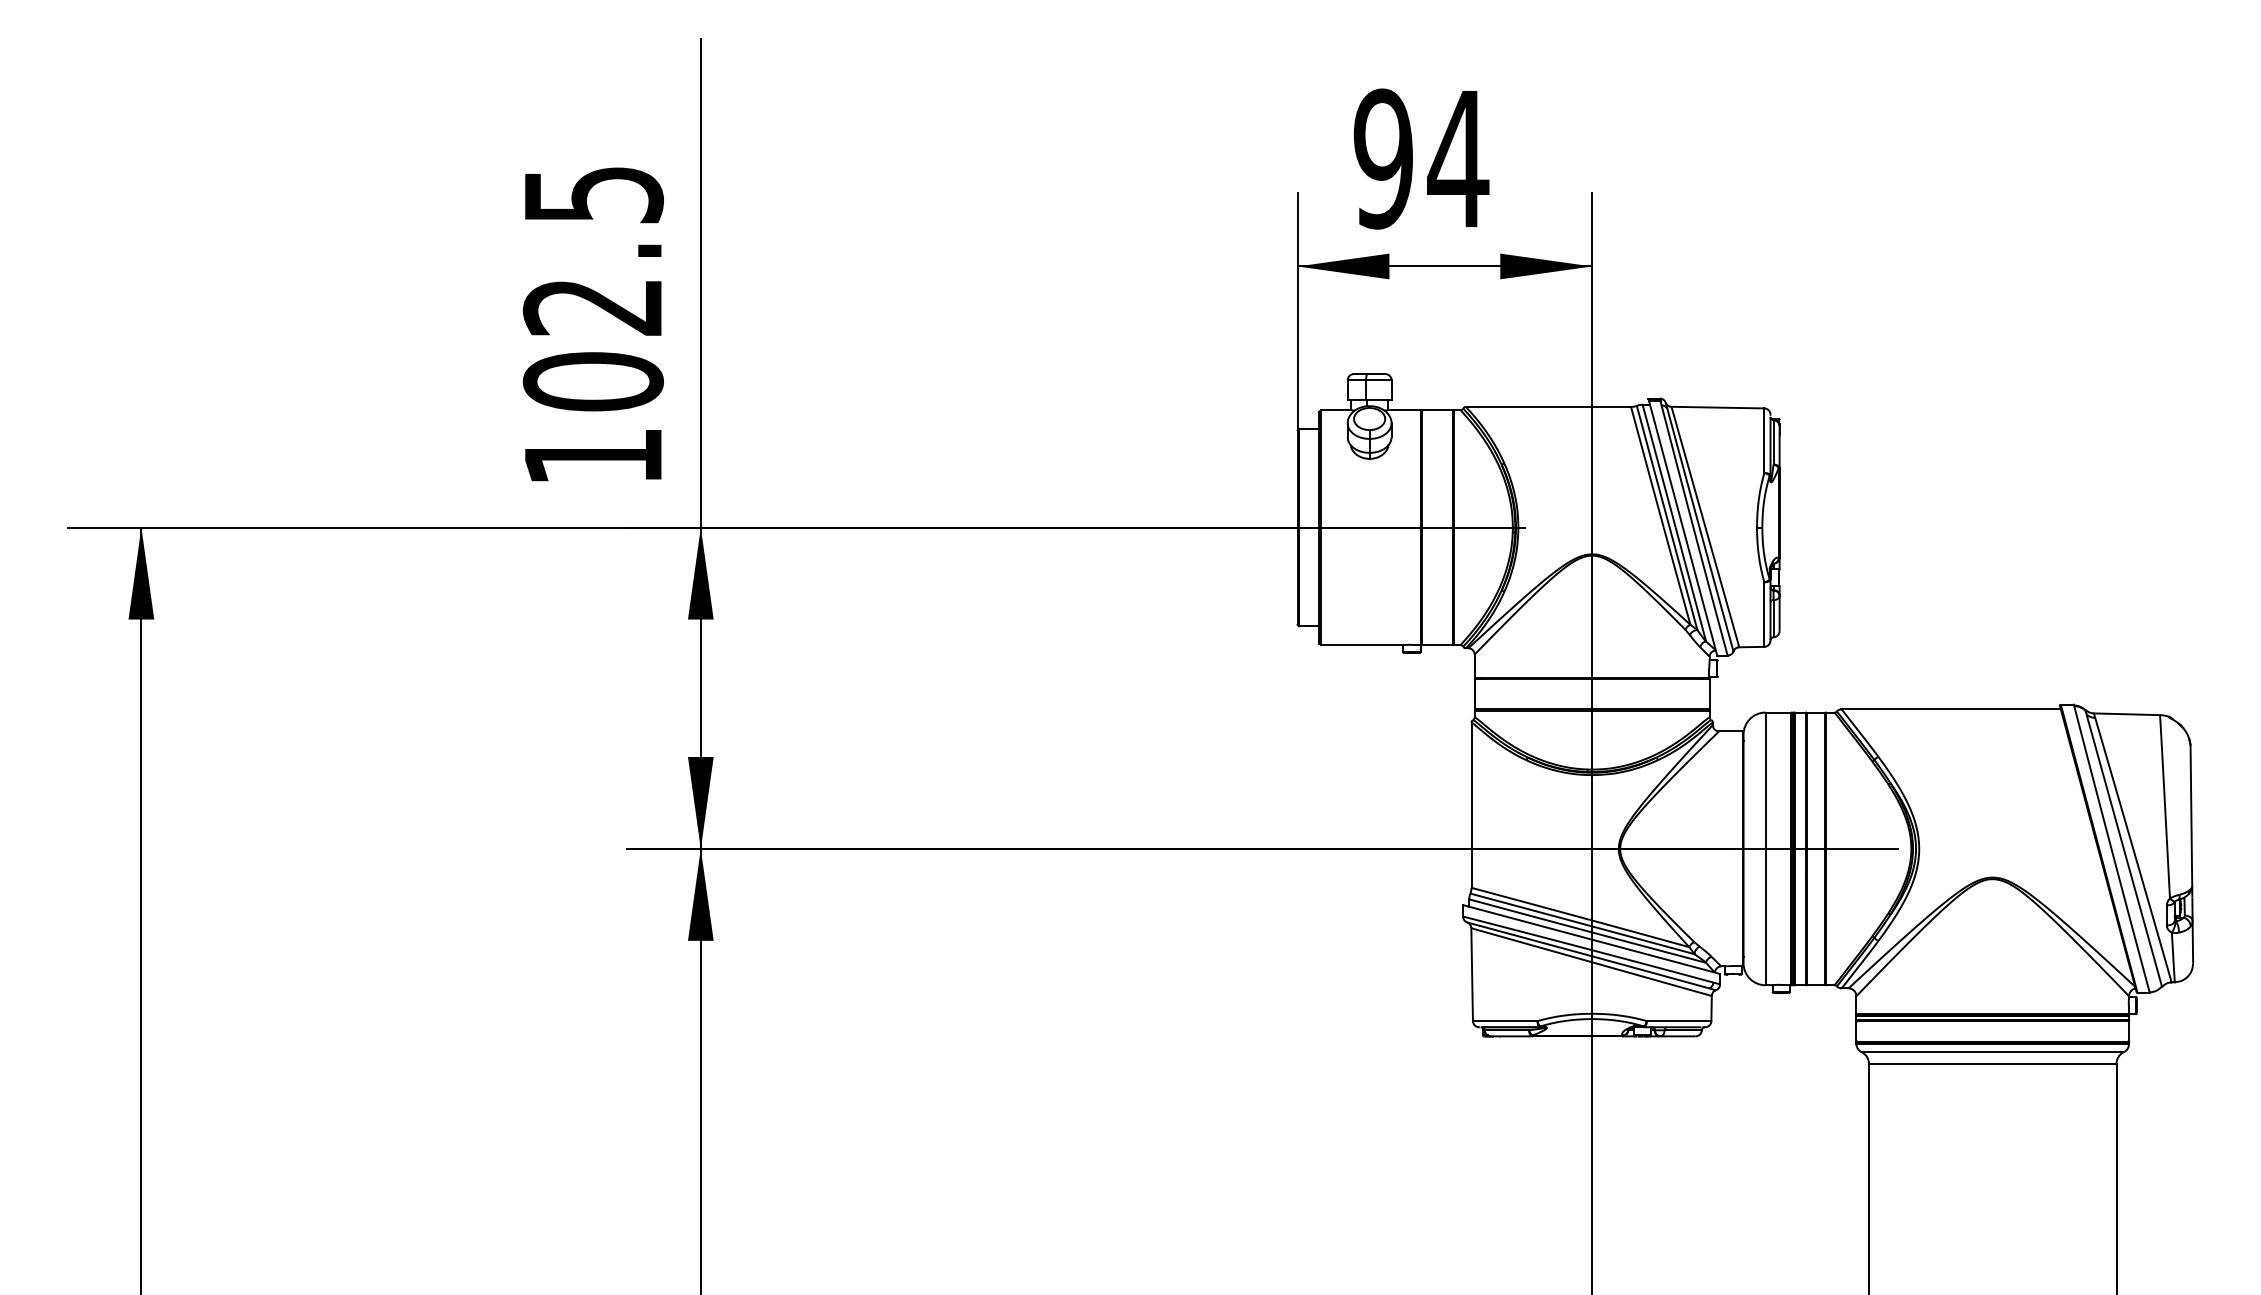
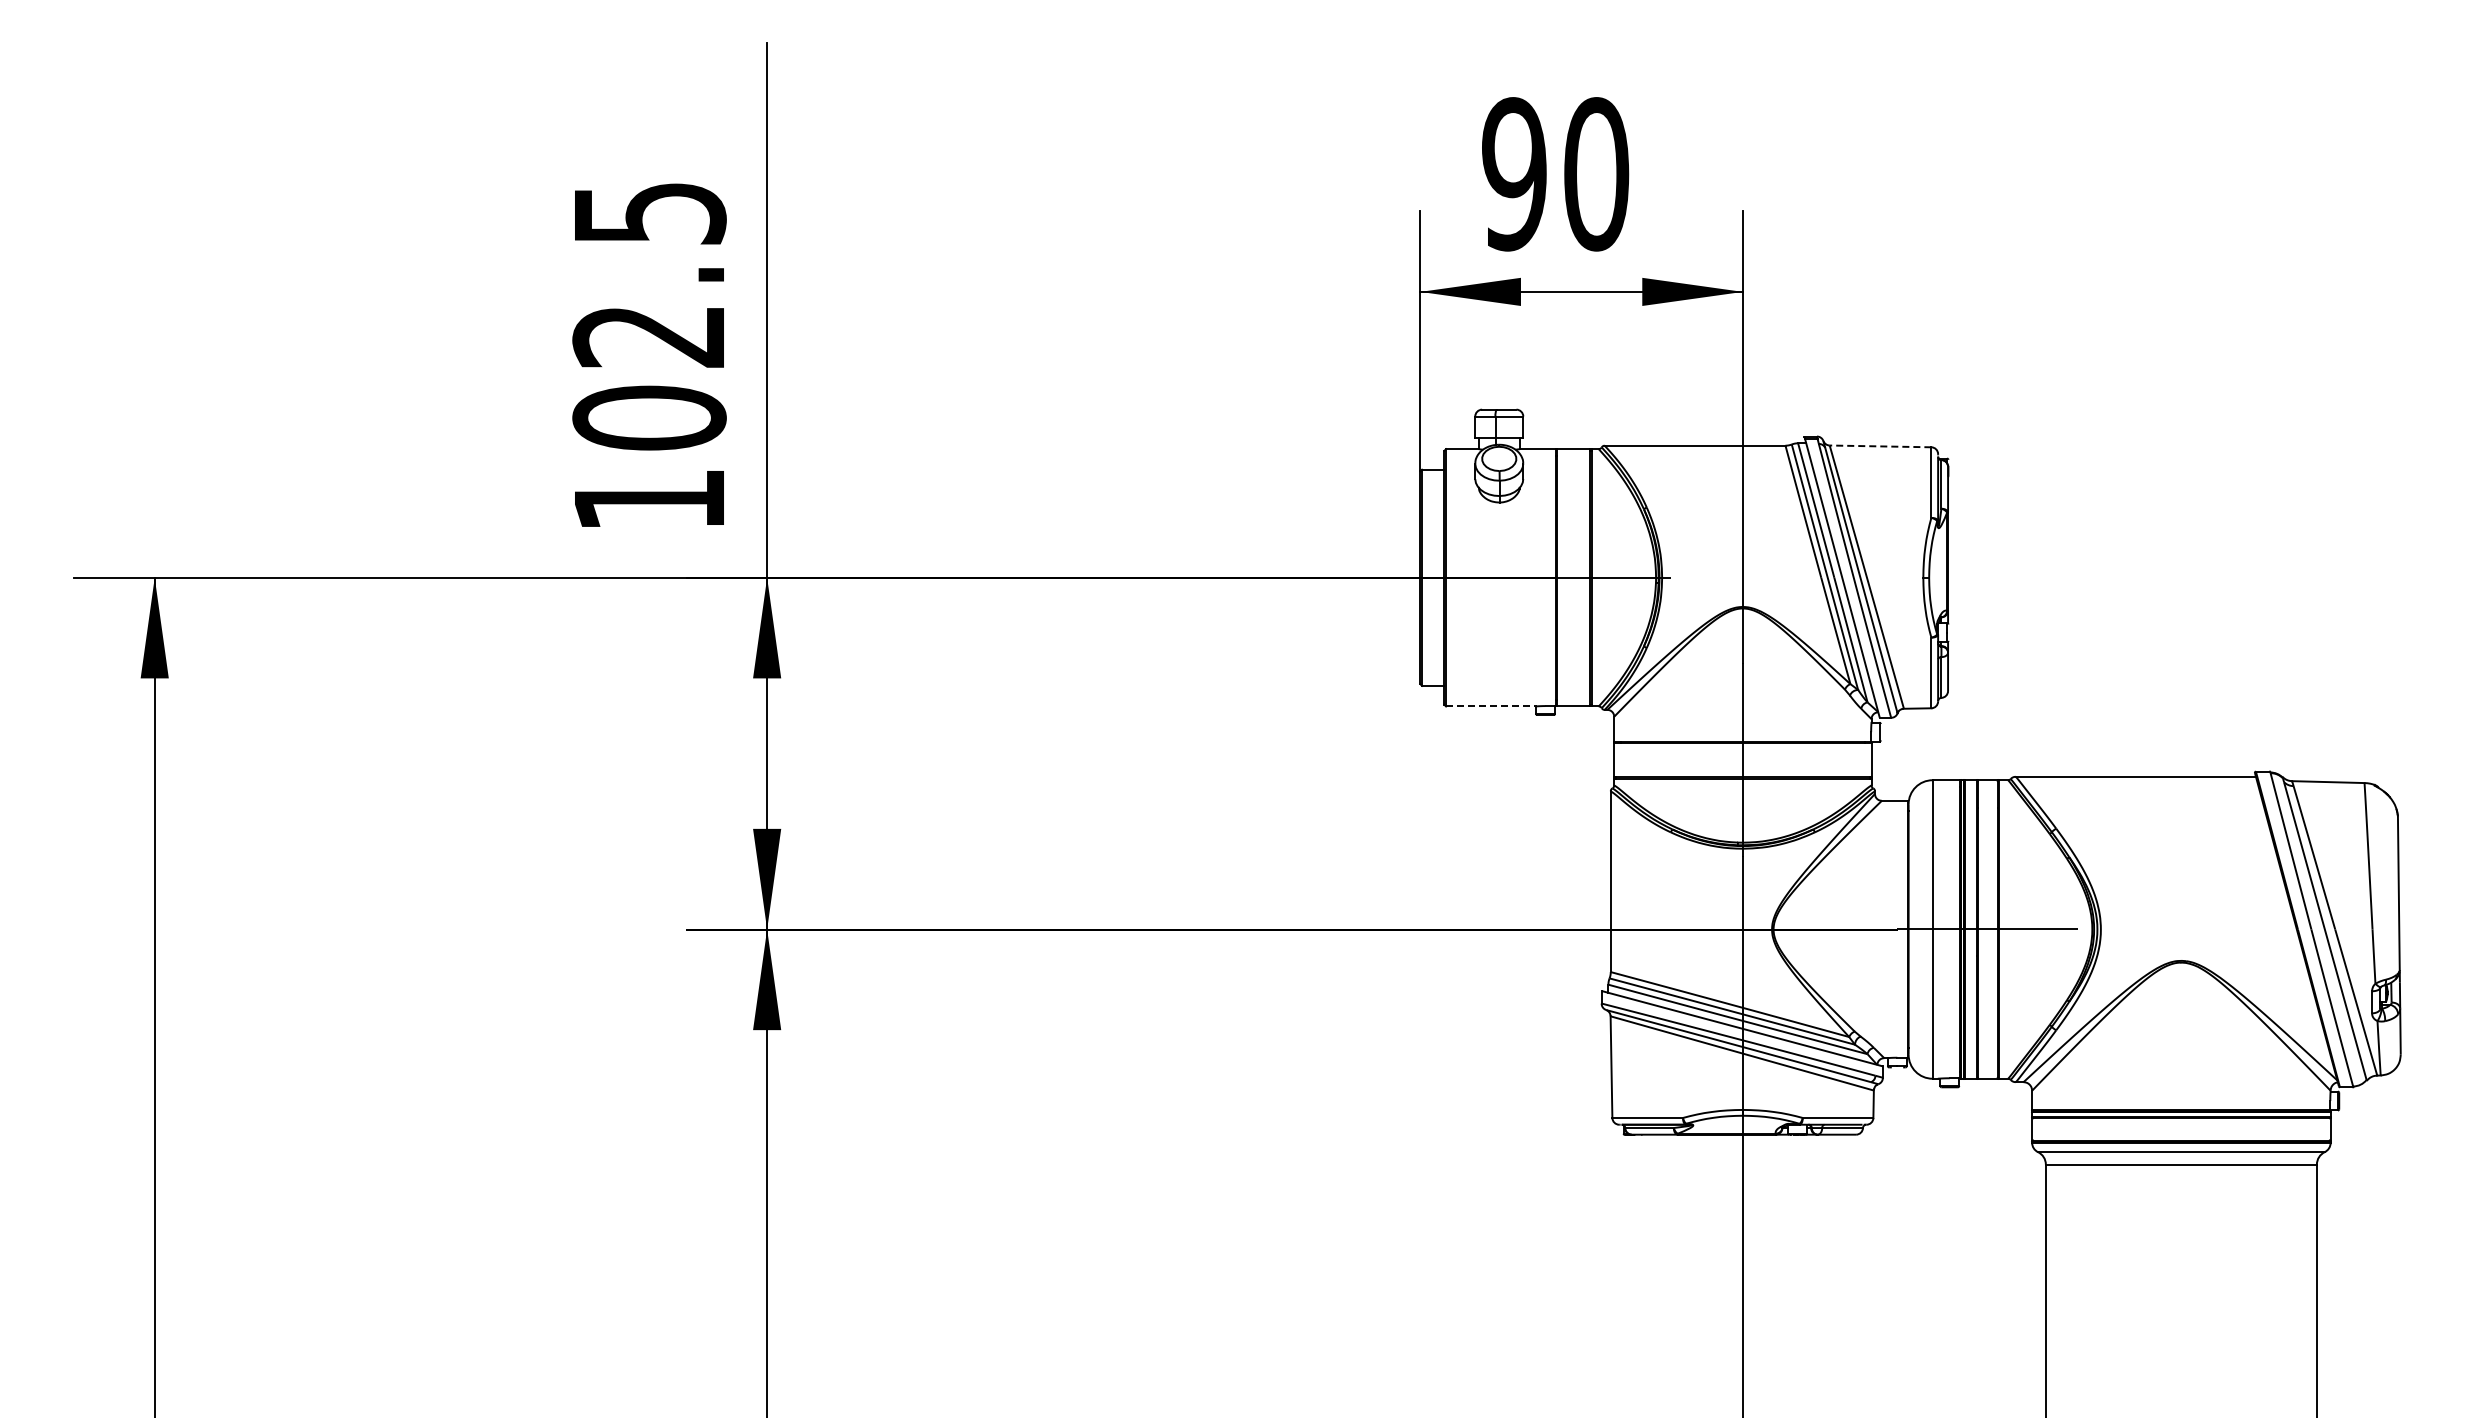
text: (1458, 159) -> (1596, 174), 94 -> 90
line: (1717, 407) -> (1880, 446), solid -> dashed
line: (1361, 645) -> (1490, 706), solid -> dashed

